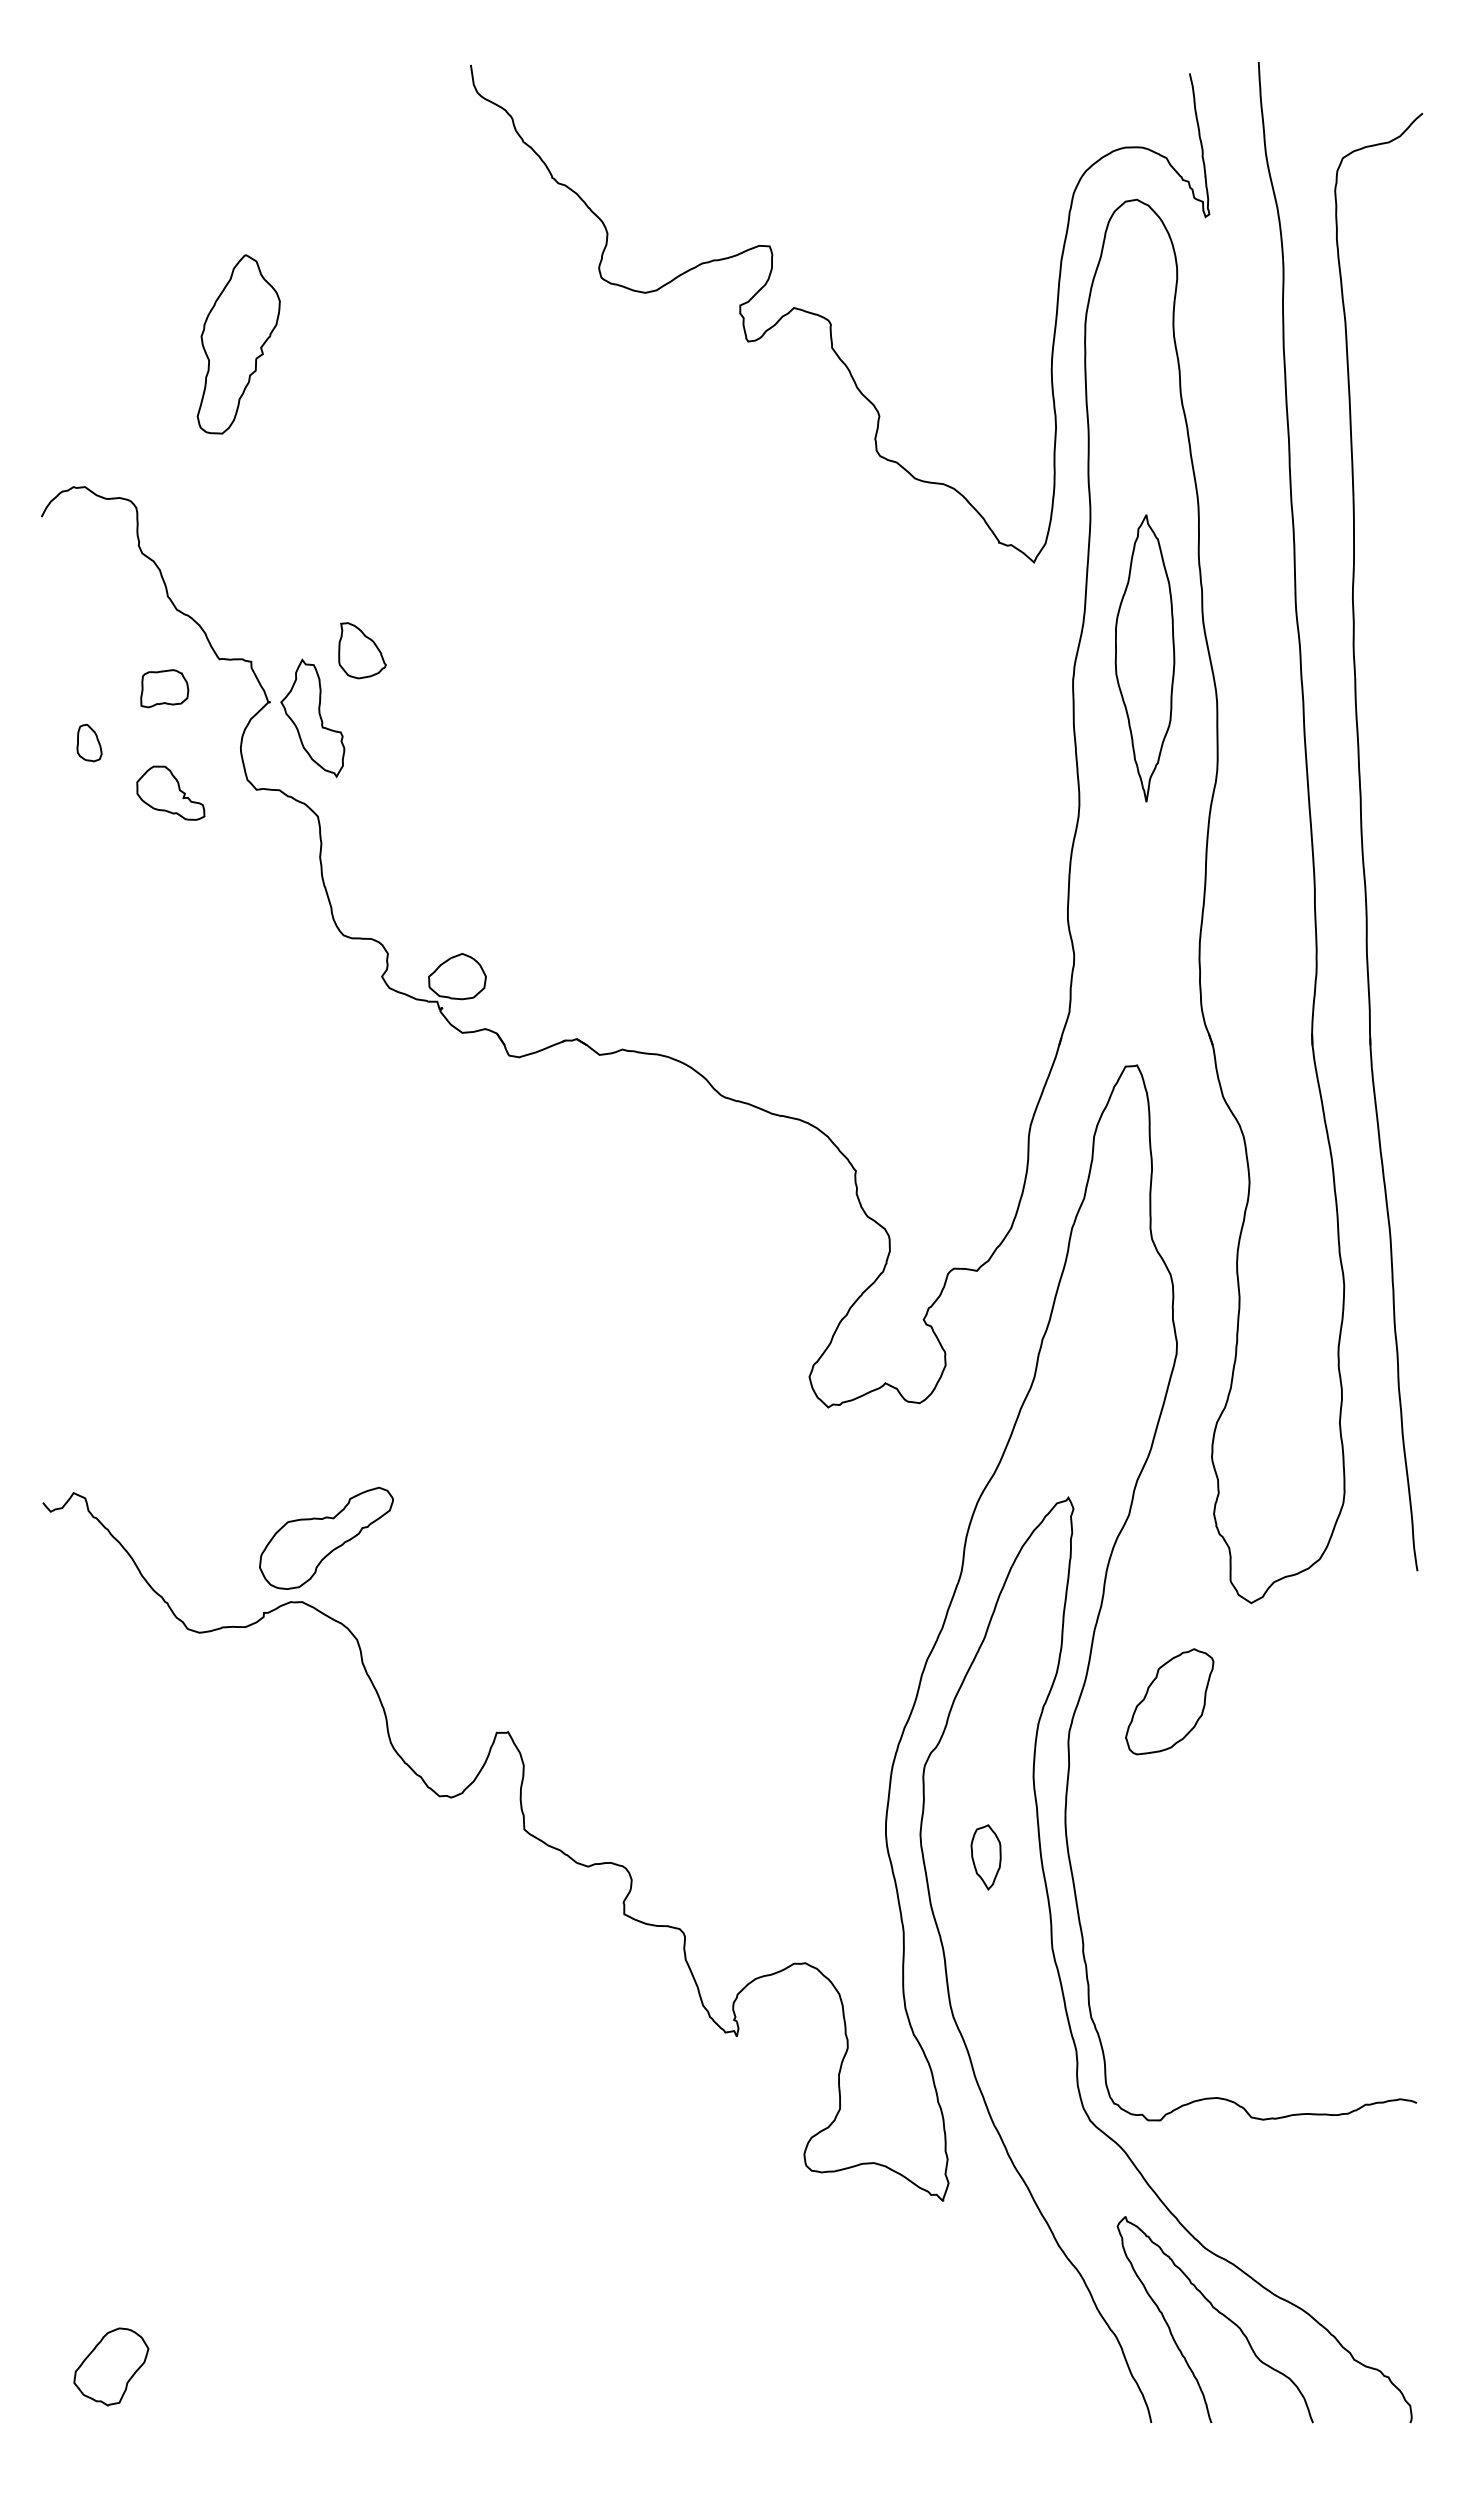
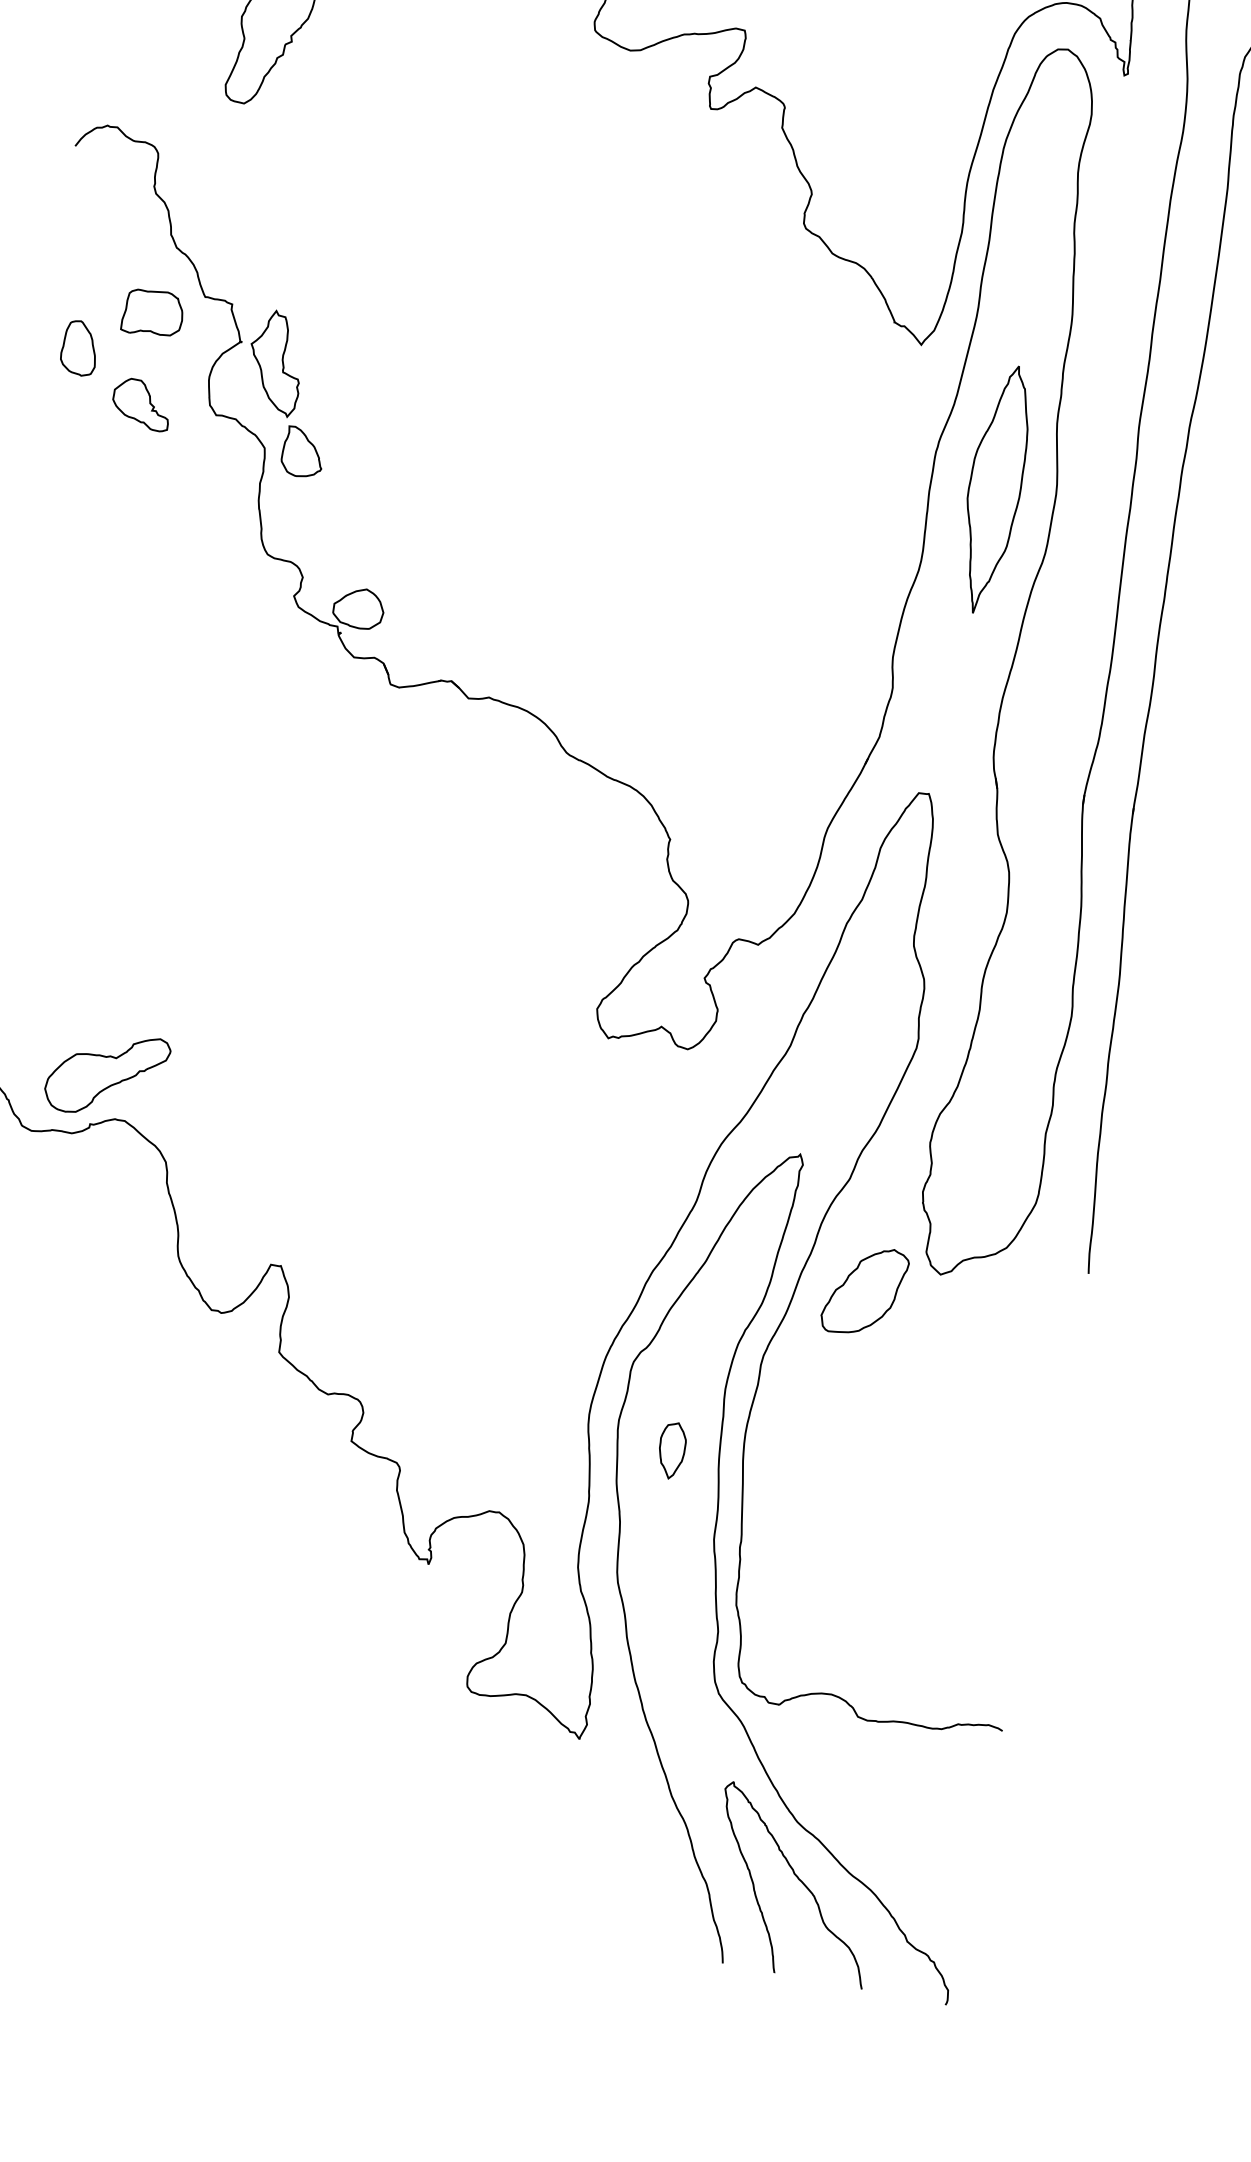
part: (362, 650) -> (303, 452), moved
part: (1144, 658) -> (994, 489), moved
part: (164, 688) -> (153, 313), size x1.43
part: (89, 742) -> (80, 347), size x1.67
part: (326, 1537) -> (107, 1073), moved
part: (1169, 1701) -> (864, 1291), moved

